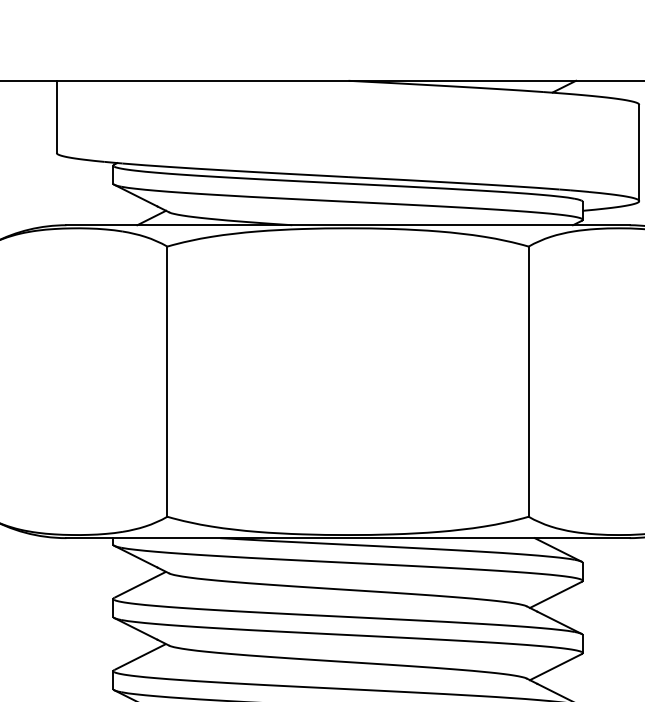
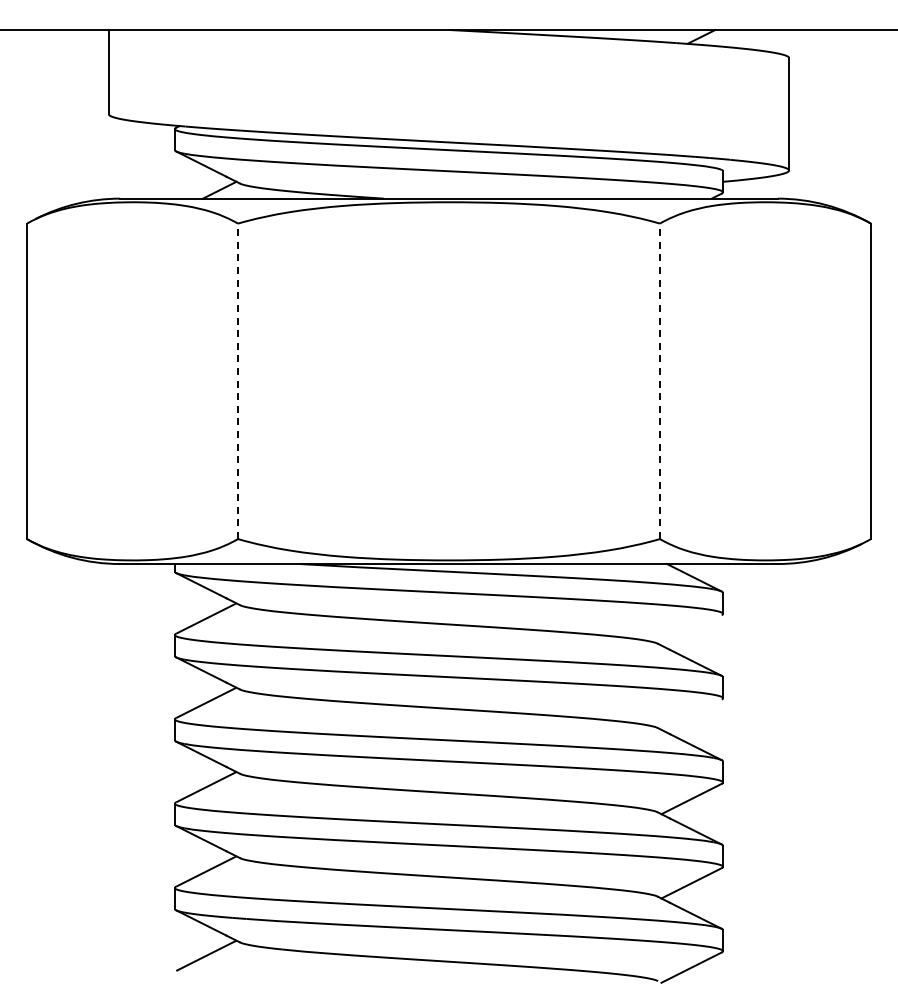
line: (167, 381) -> (238, 381), solid -> dashed
line: (528, 381) -> (659, 381), solid -> dashed
line: (555, 595) -> (691, 630), removed
line: (555, 667) -> (691, 714), removed

